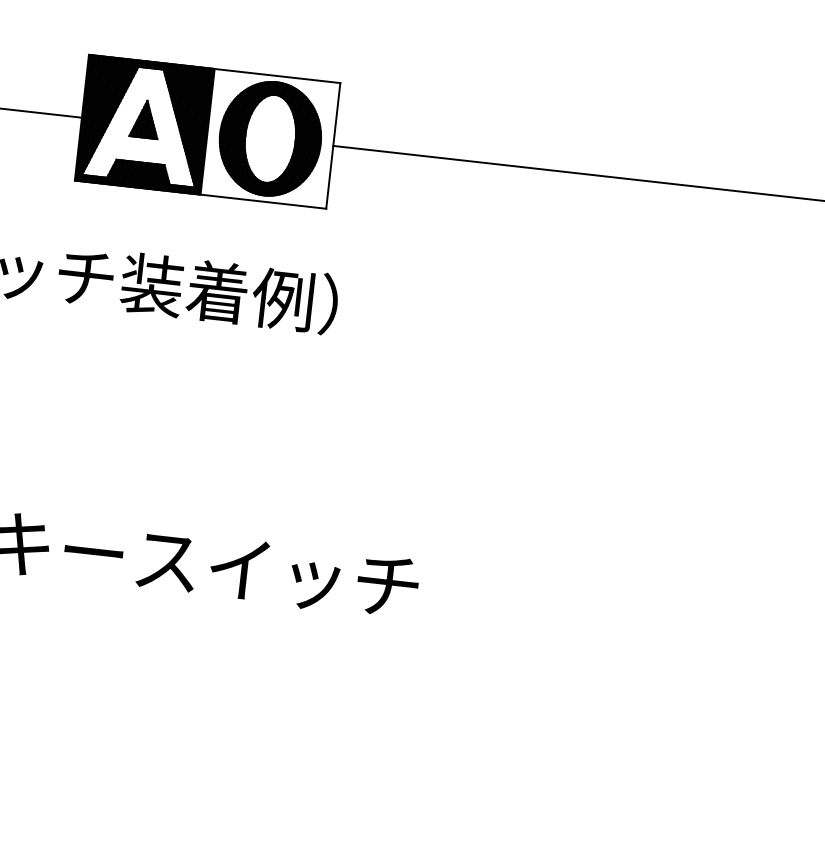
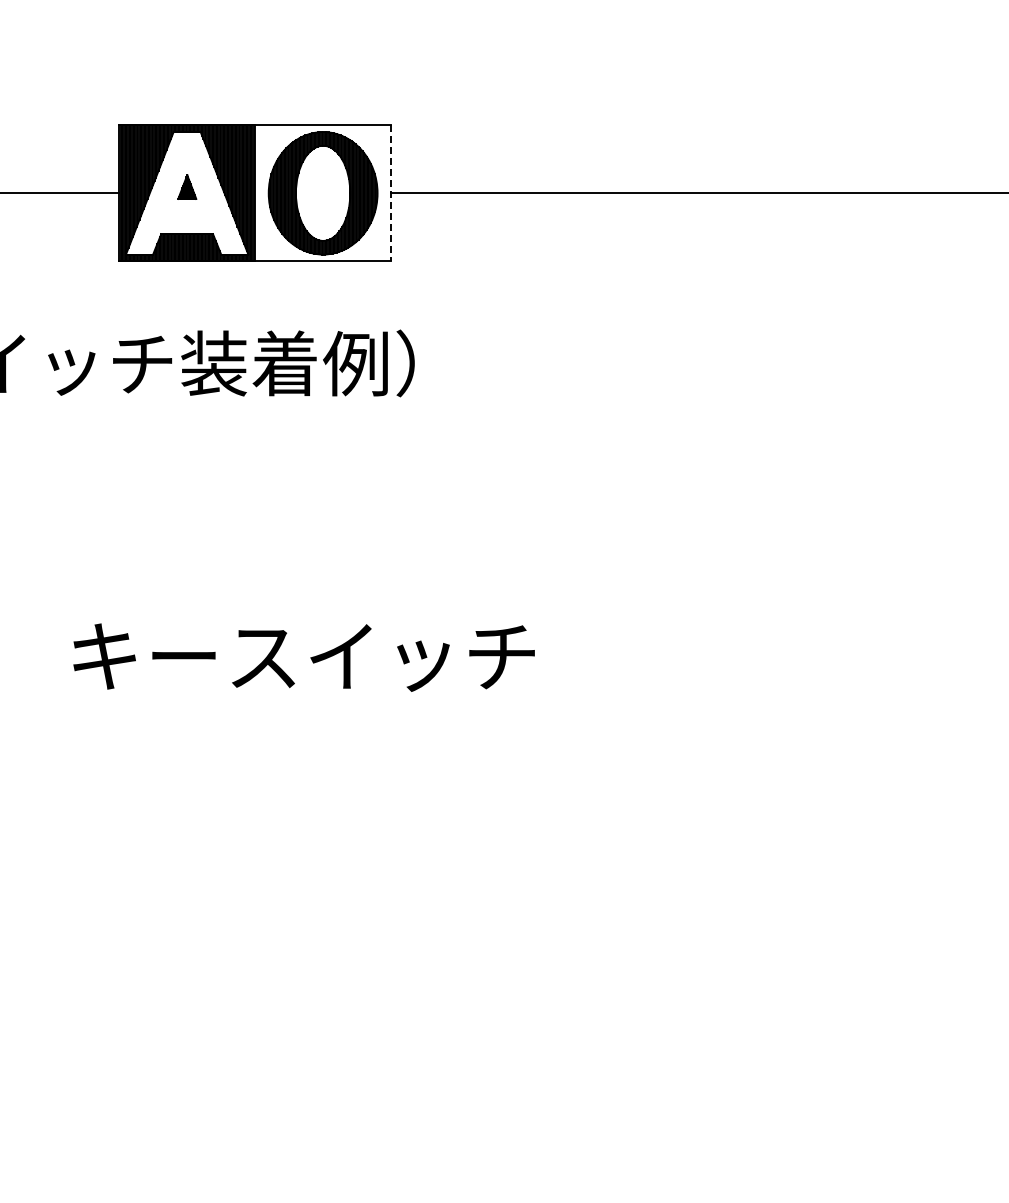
part: (145, 118) -> (187, 186), size x0.6
line: (333, 146) -> (391, 193), solid -> dashed

